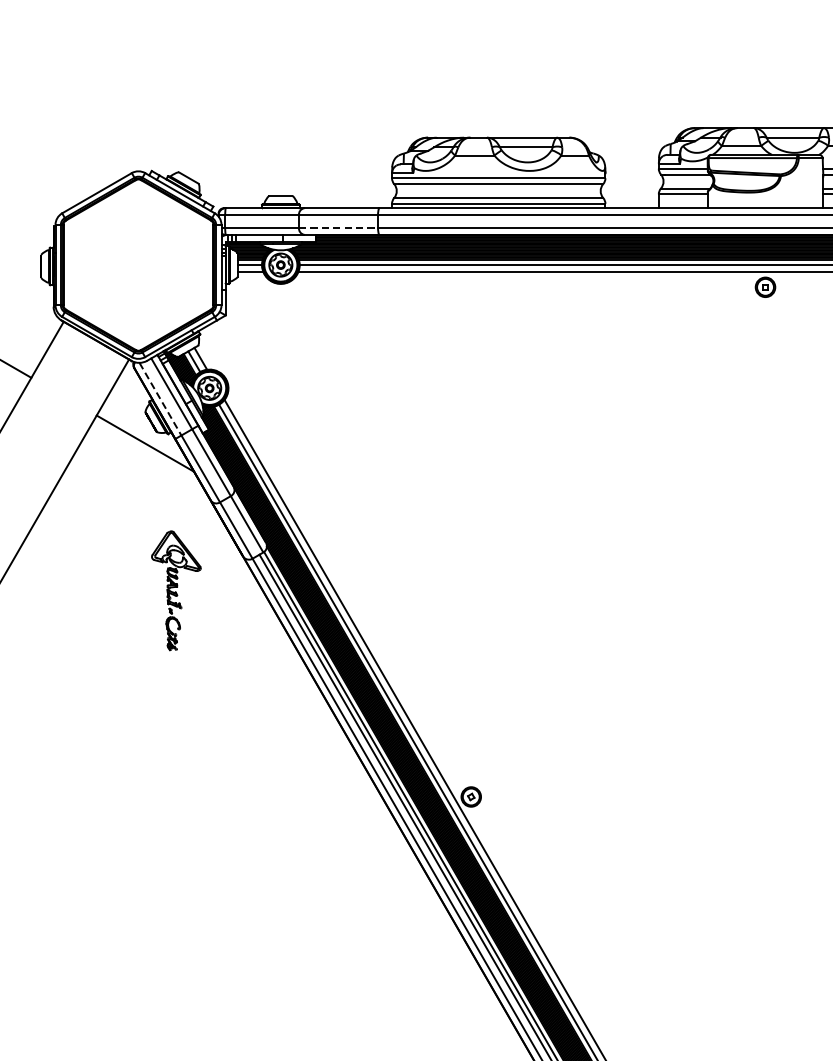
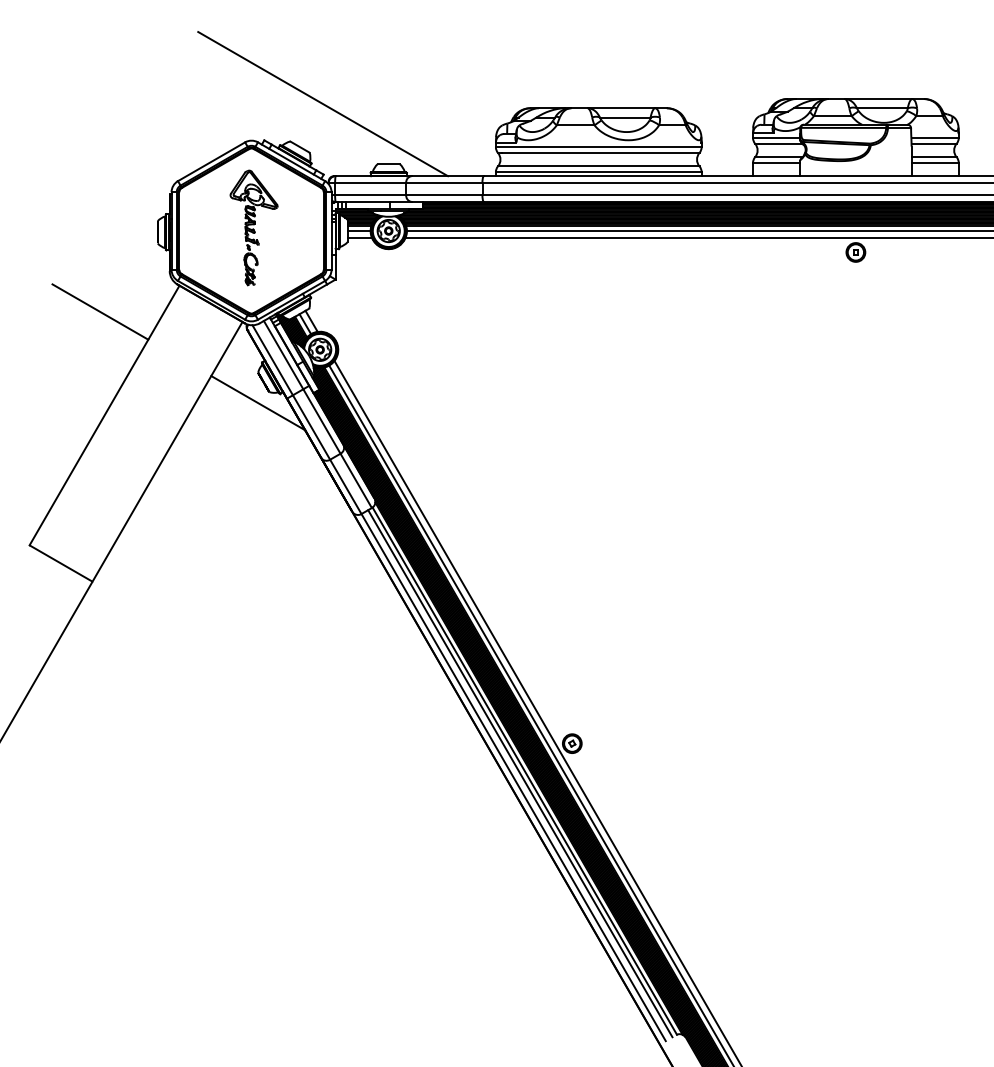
line: (212, 133) -> (322, 104), added
line: (338, 228) -> (444, 195), dashed -> solid
line: (160, 399) -> (272, 360), dashed -> solid
part: (175, 590) -> (253, 227), moved

